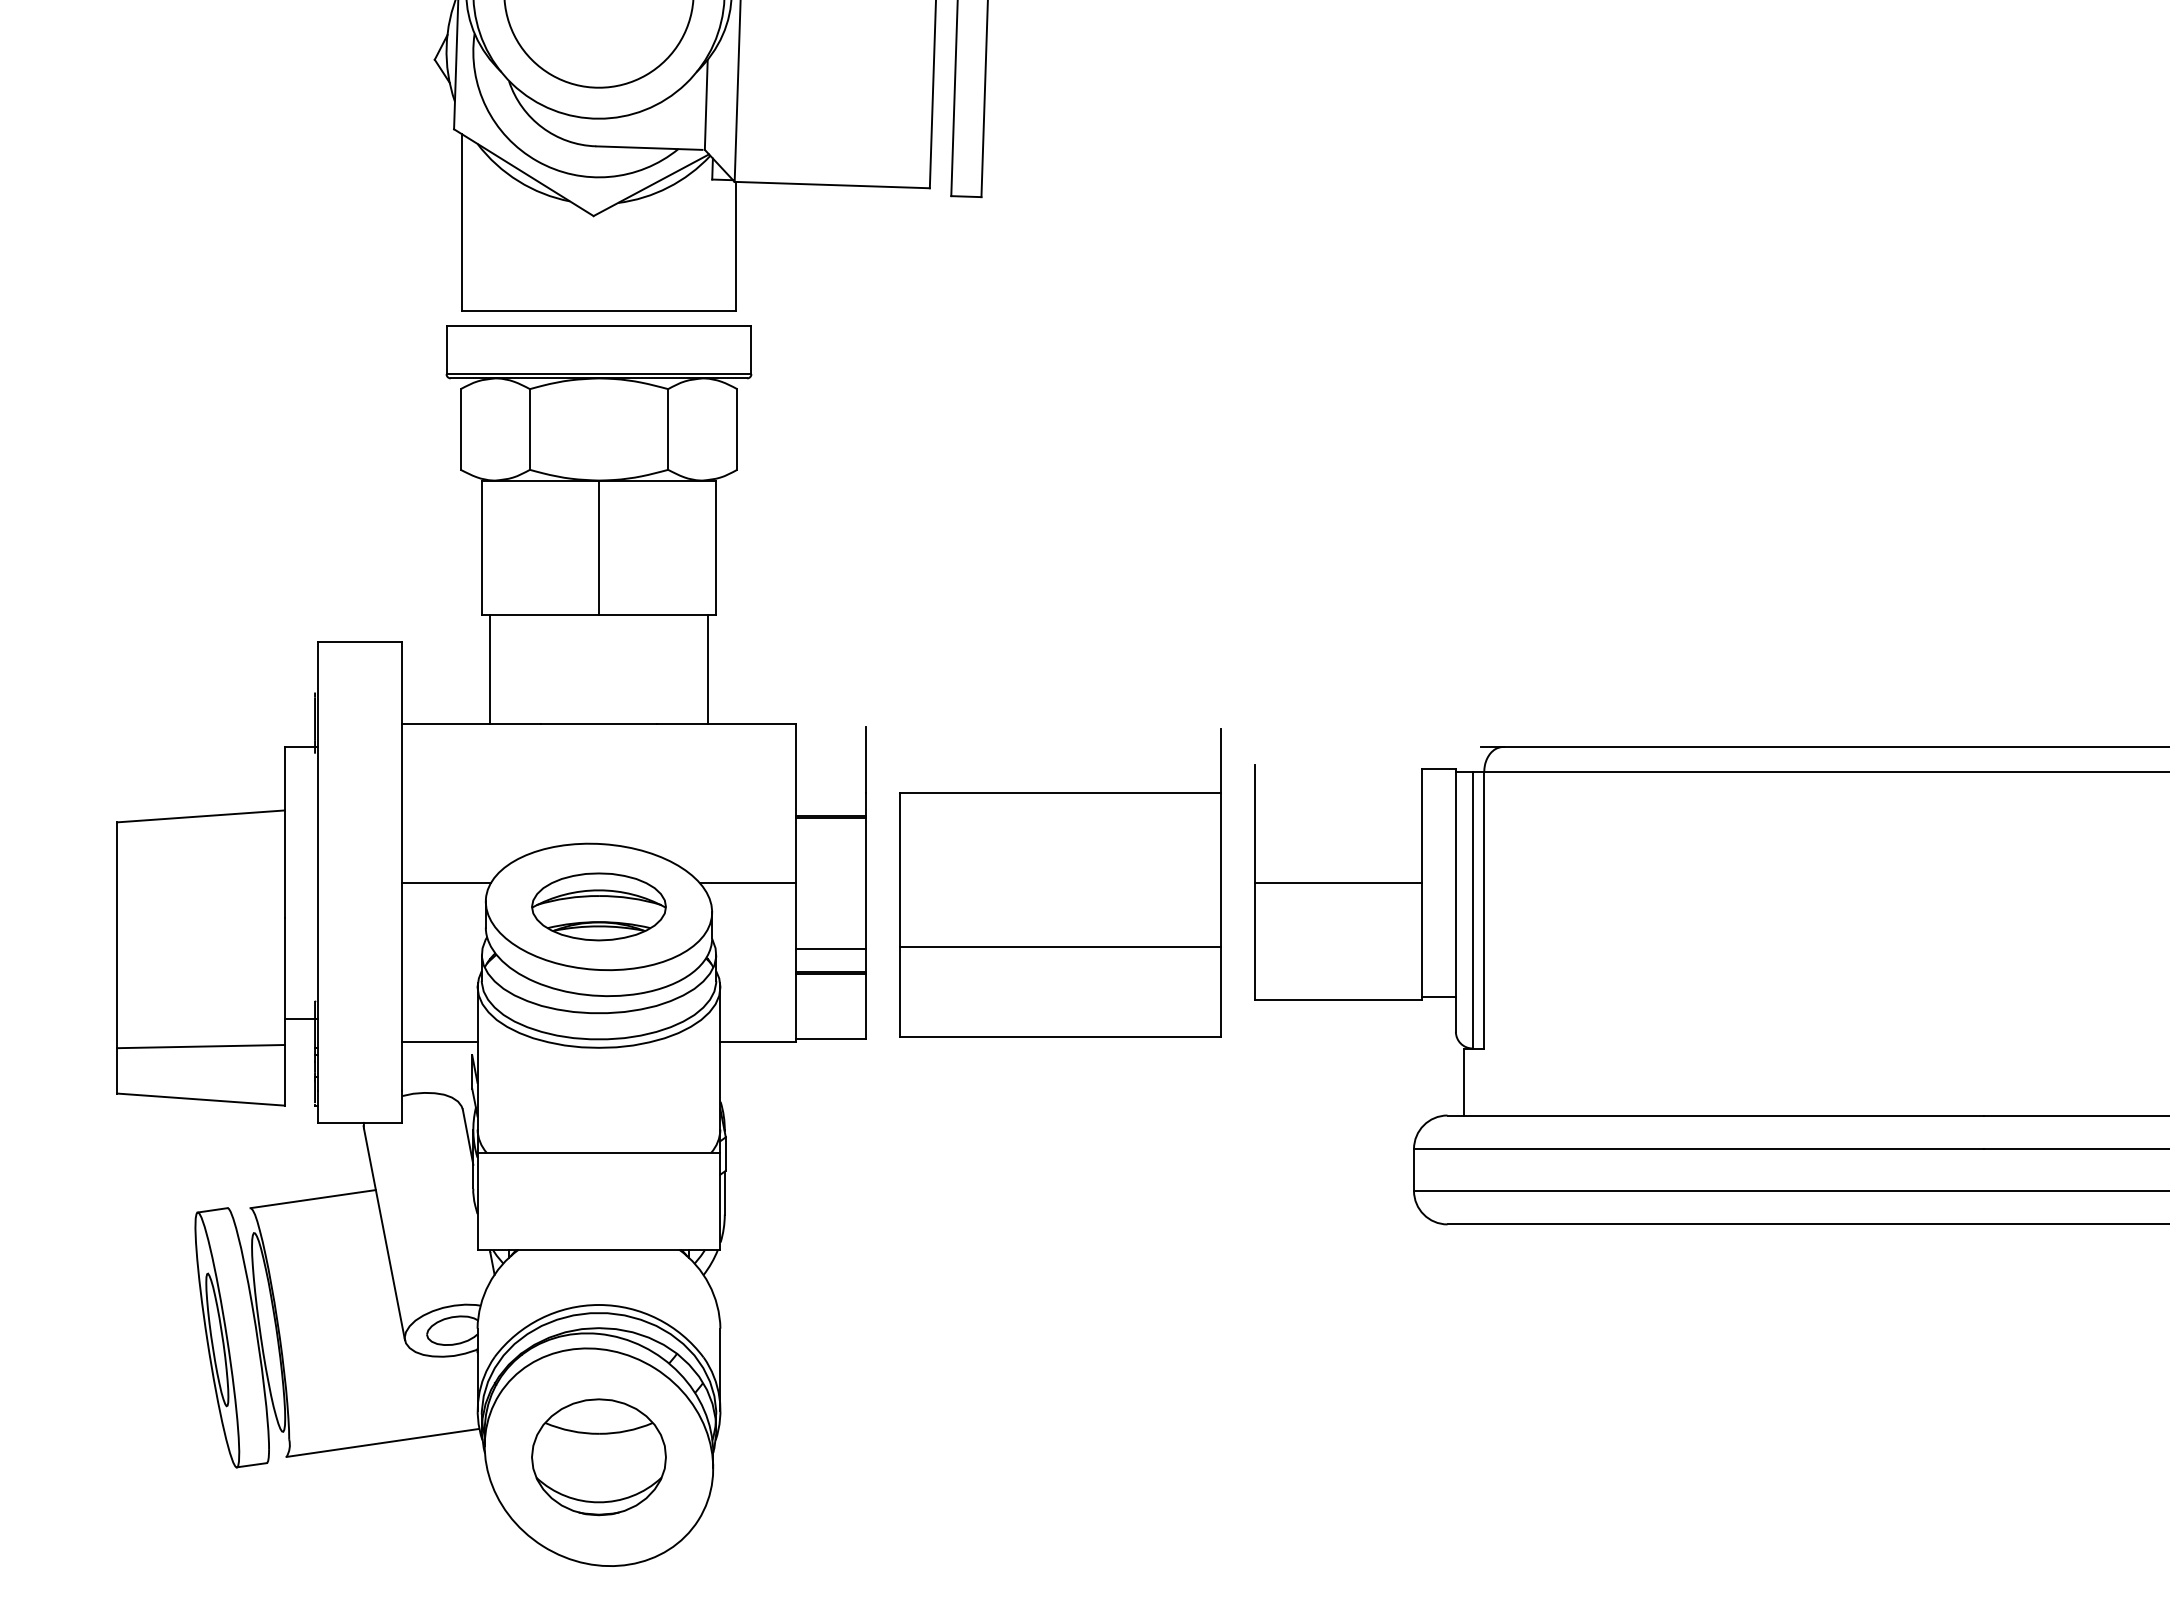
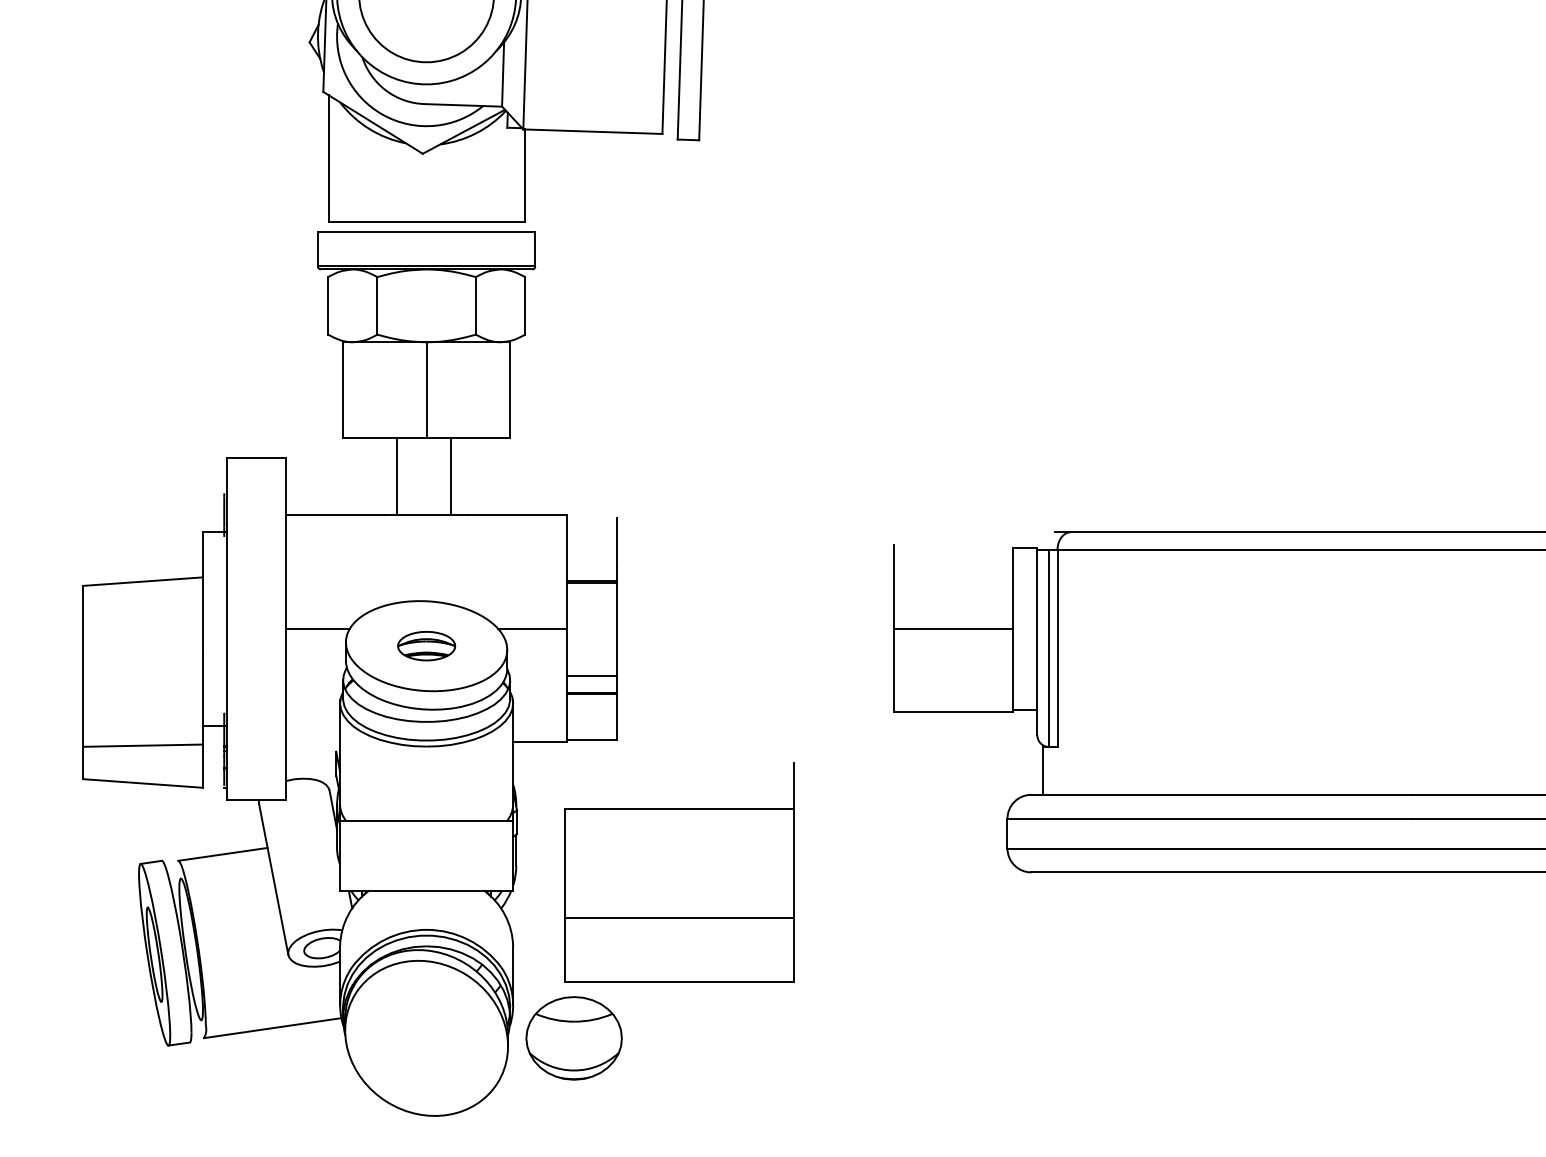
line: (490, 668) -> (397, 476), moved
line: (707, 668) -> (451, 476), moved
part: (1060, 882) -> (679, 872), moved
part: (598, 906) -> (426, 645), size x0.6
line: (439, 1041) -> (312, 742), removed
part: (598, 1457) -> (573, 1038), moved

